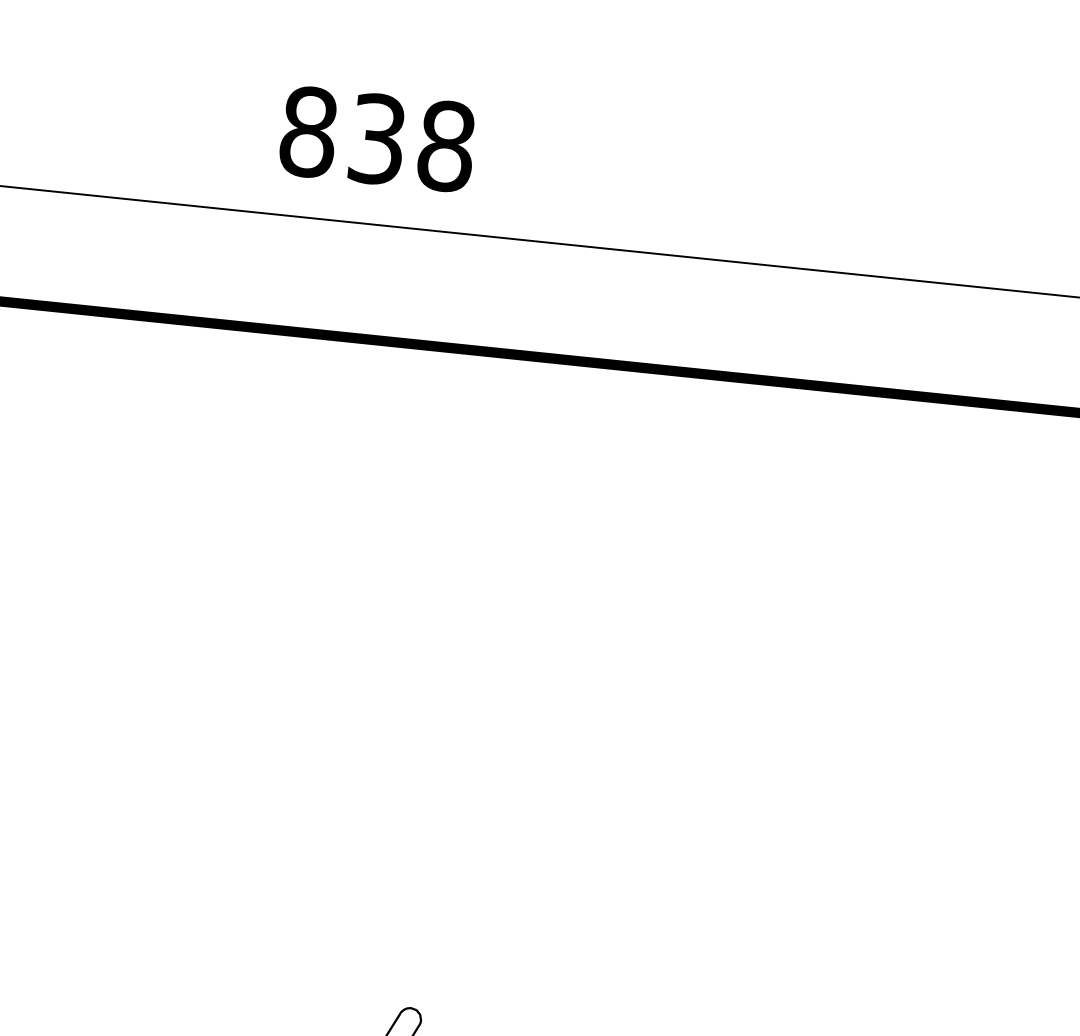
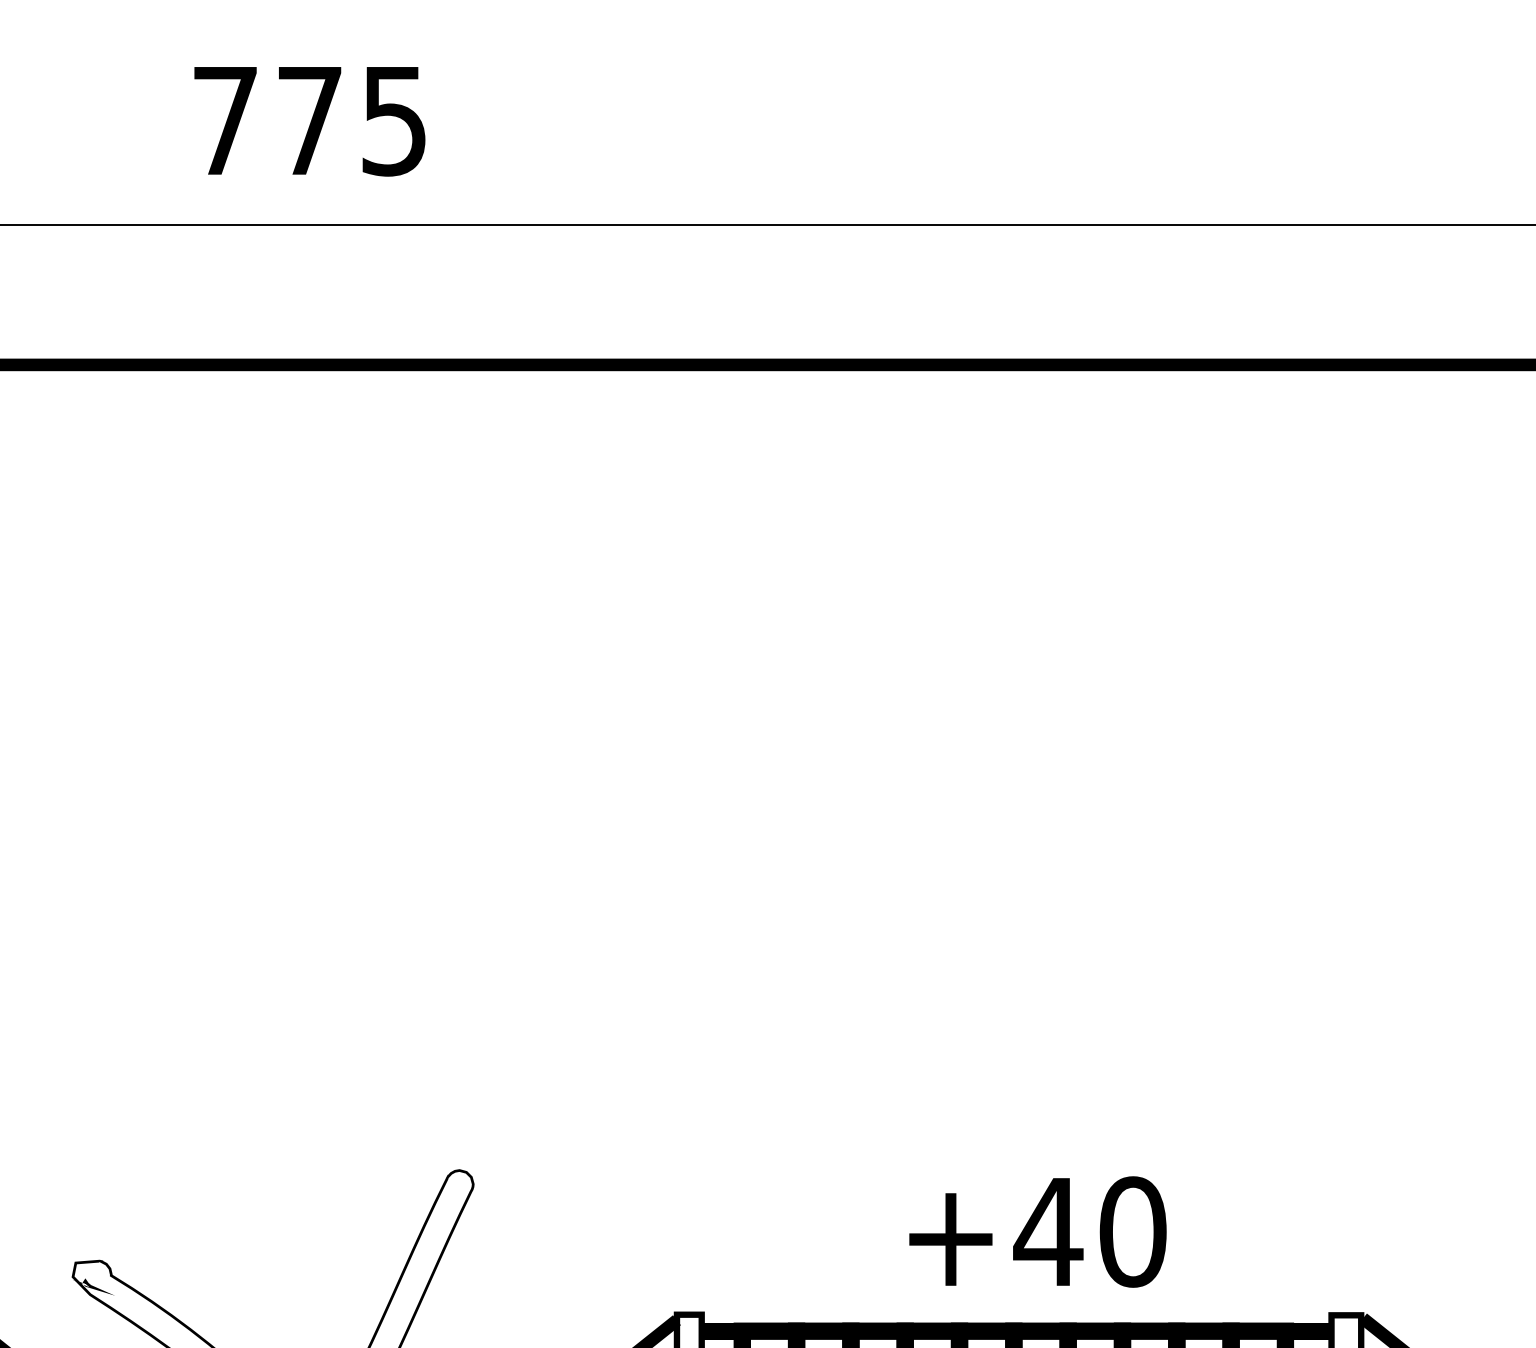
text: (377, 138) -> (309, 120), 838 -> 775

